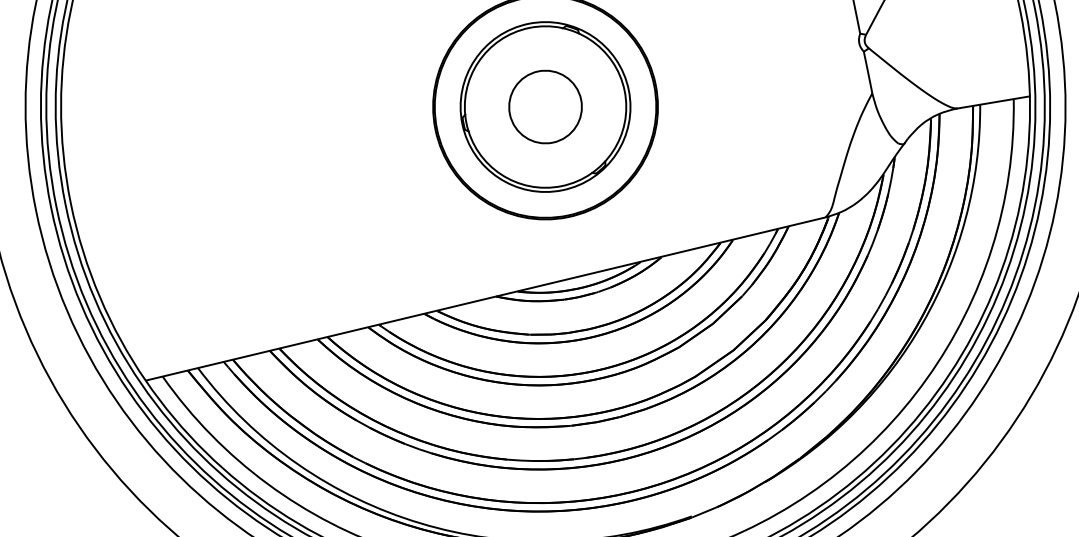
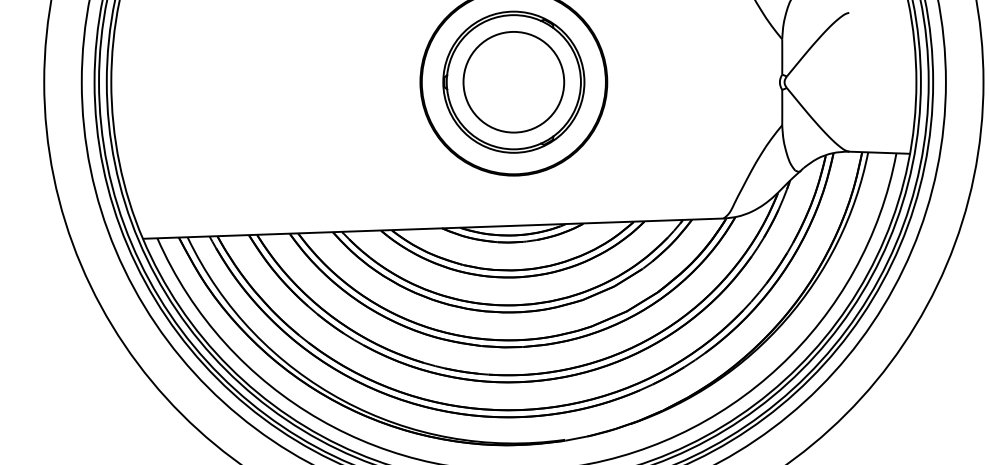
circle: (544, 106) -> (513, 81), size x1.67

